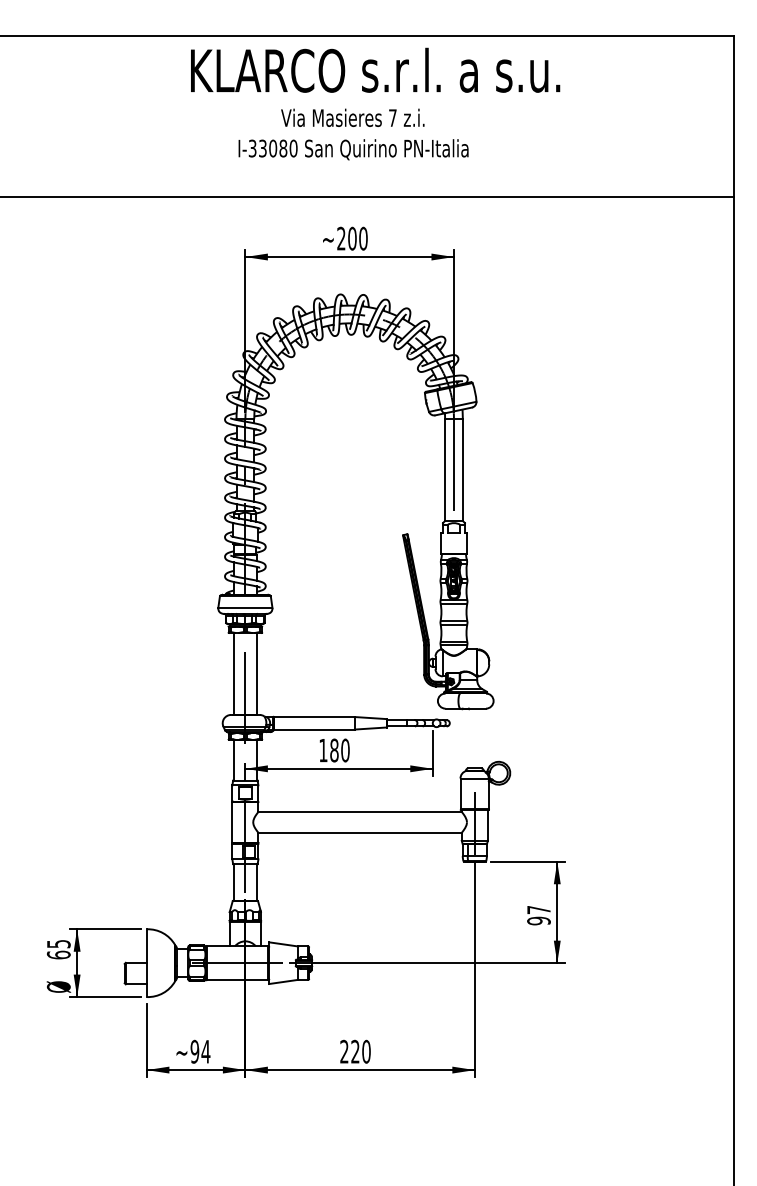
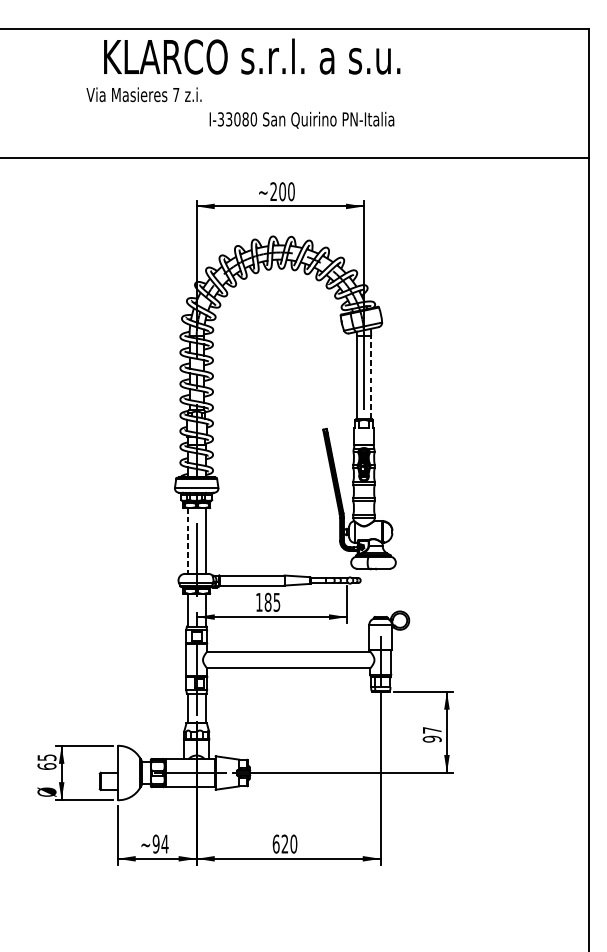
text: (375, 69) -> (252, 55), moved
text: (352, 117) -> (143, 94), moved
text: (353, 149) -> (301, 120), moved
line: (462, 469) -> (370, 376), solid -> dashed
line: (234, 674) -> (187, 541), solid -> dashed
text: (345, 750) -> (277, 602), 180 -> 185
text: (344, 1051) -> (276, 843), 220 -> 620

